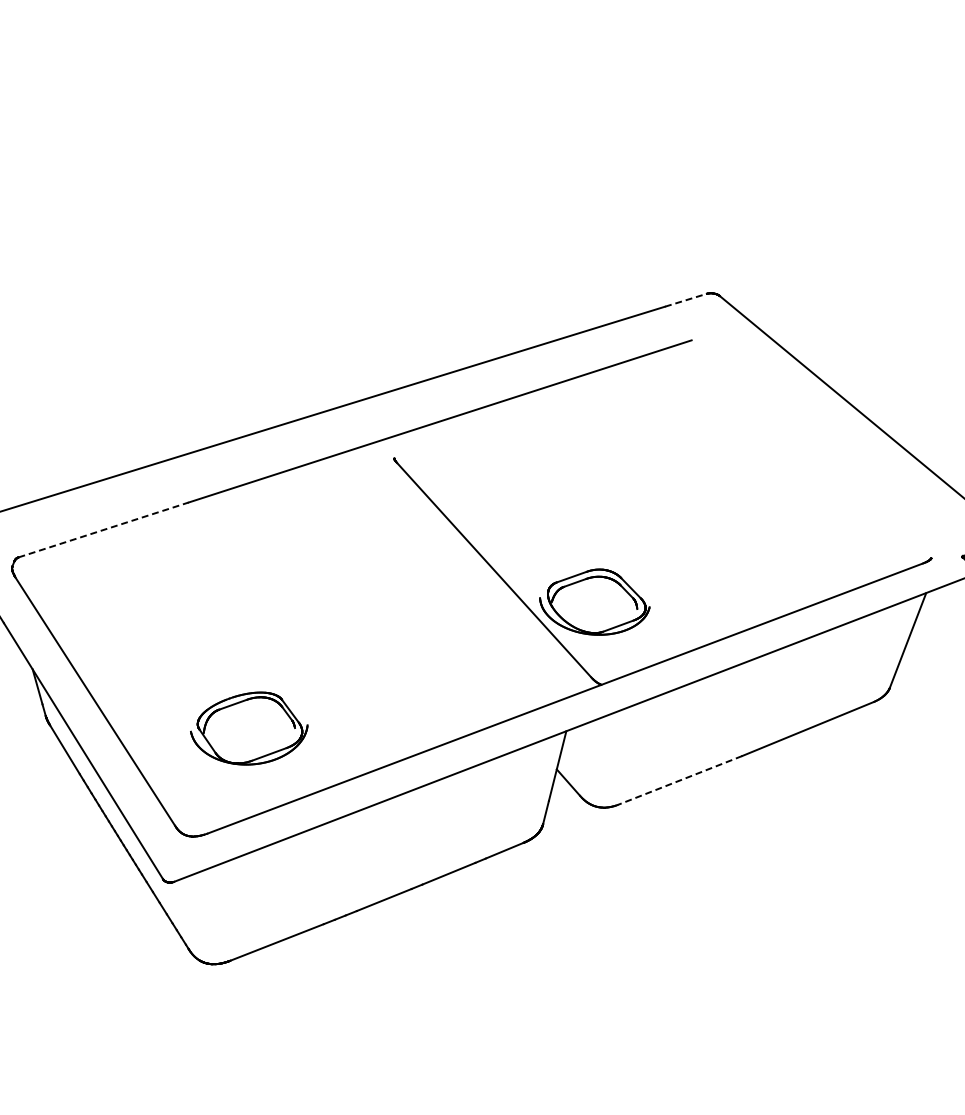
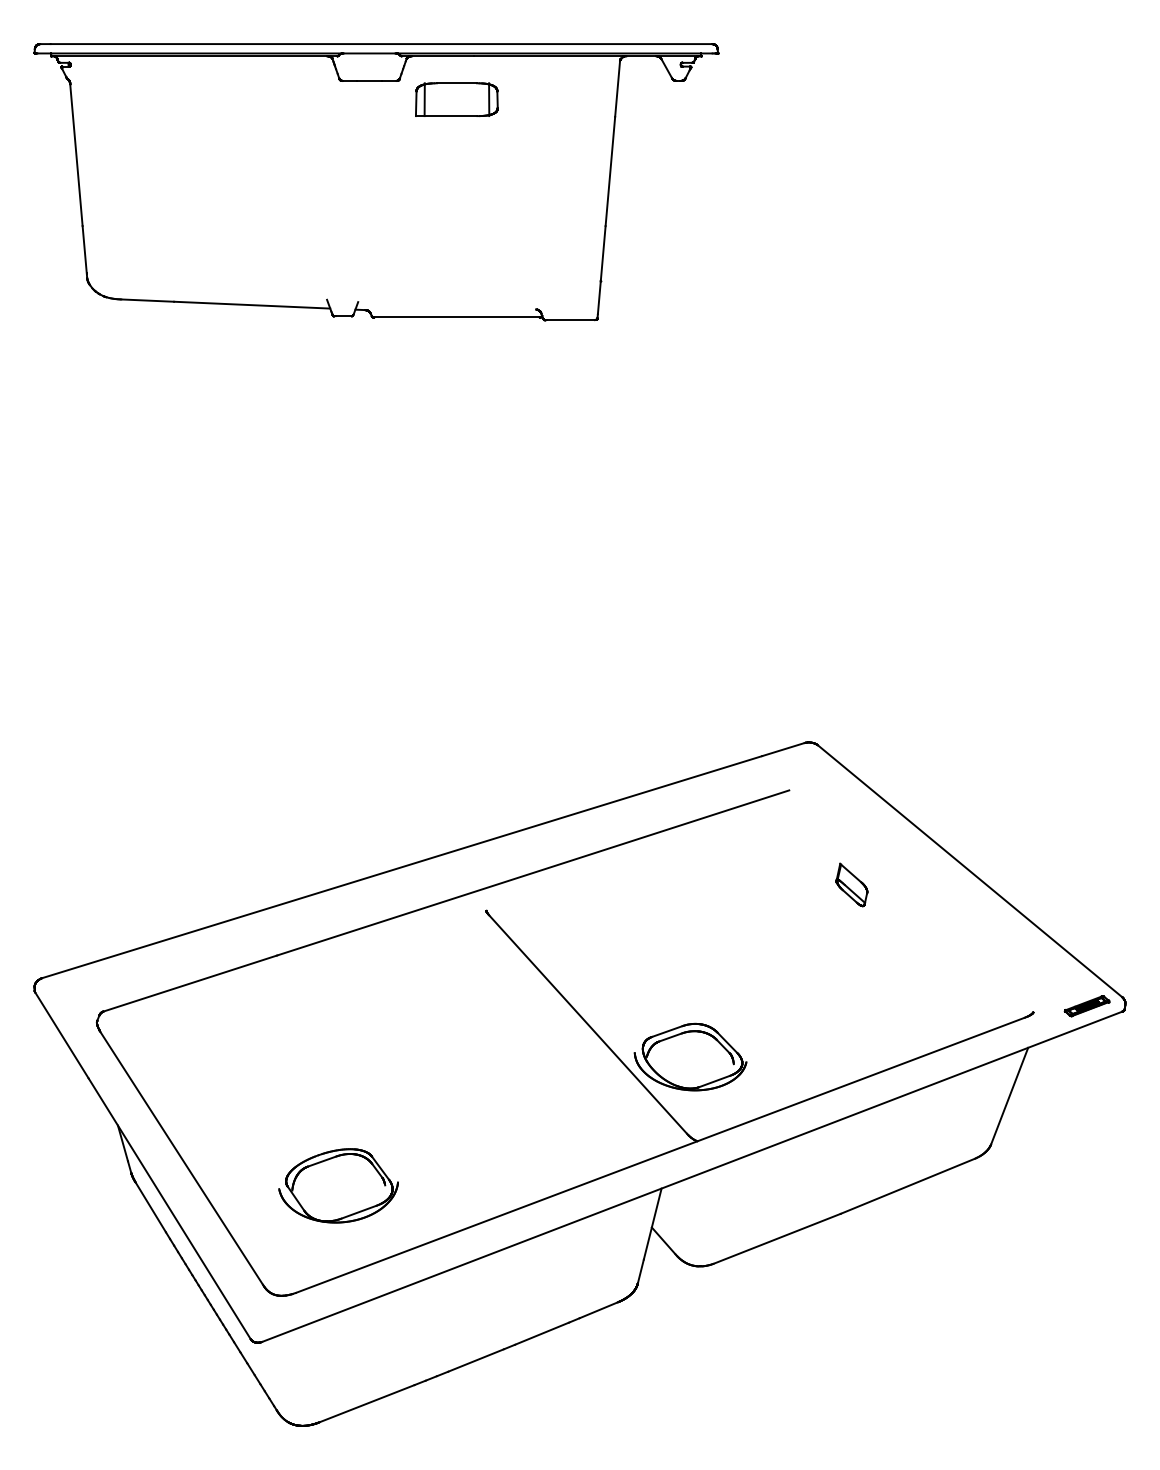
line: (686, 300) -> (783, 749), dashed -> solid
part: (752, 432) -> (851, 884), added
line: (103, 529) -> (190, 983), dashed -> solid
line: (679, 781) -> (776, 1239), dashed -> solid

